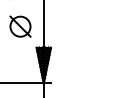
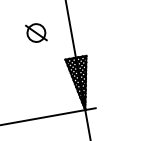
part: (20, 26) -> (36, 32), size x0.6

